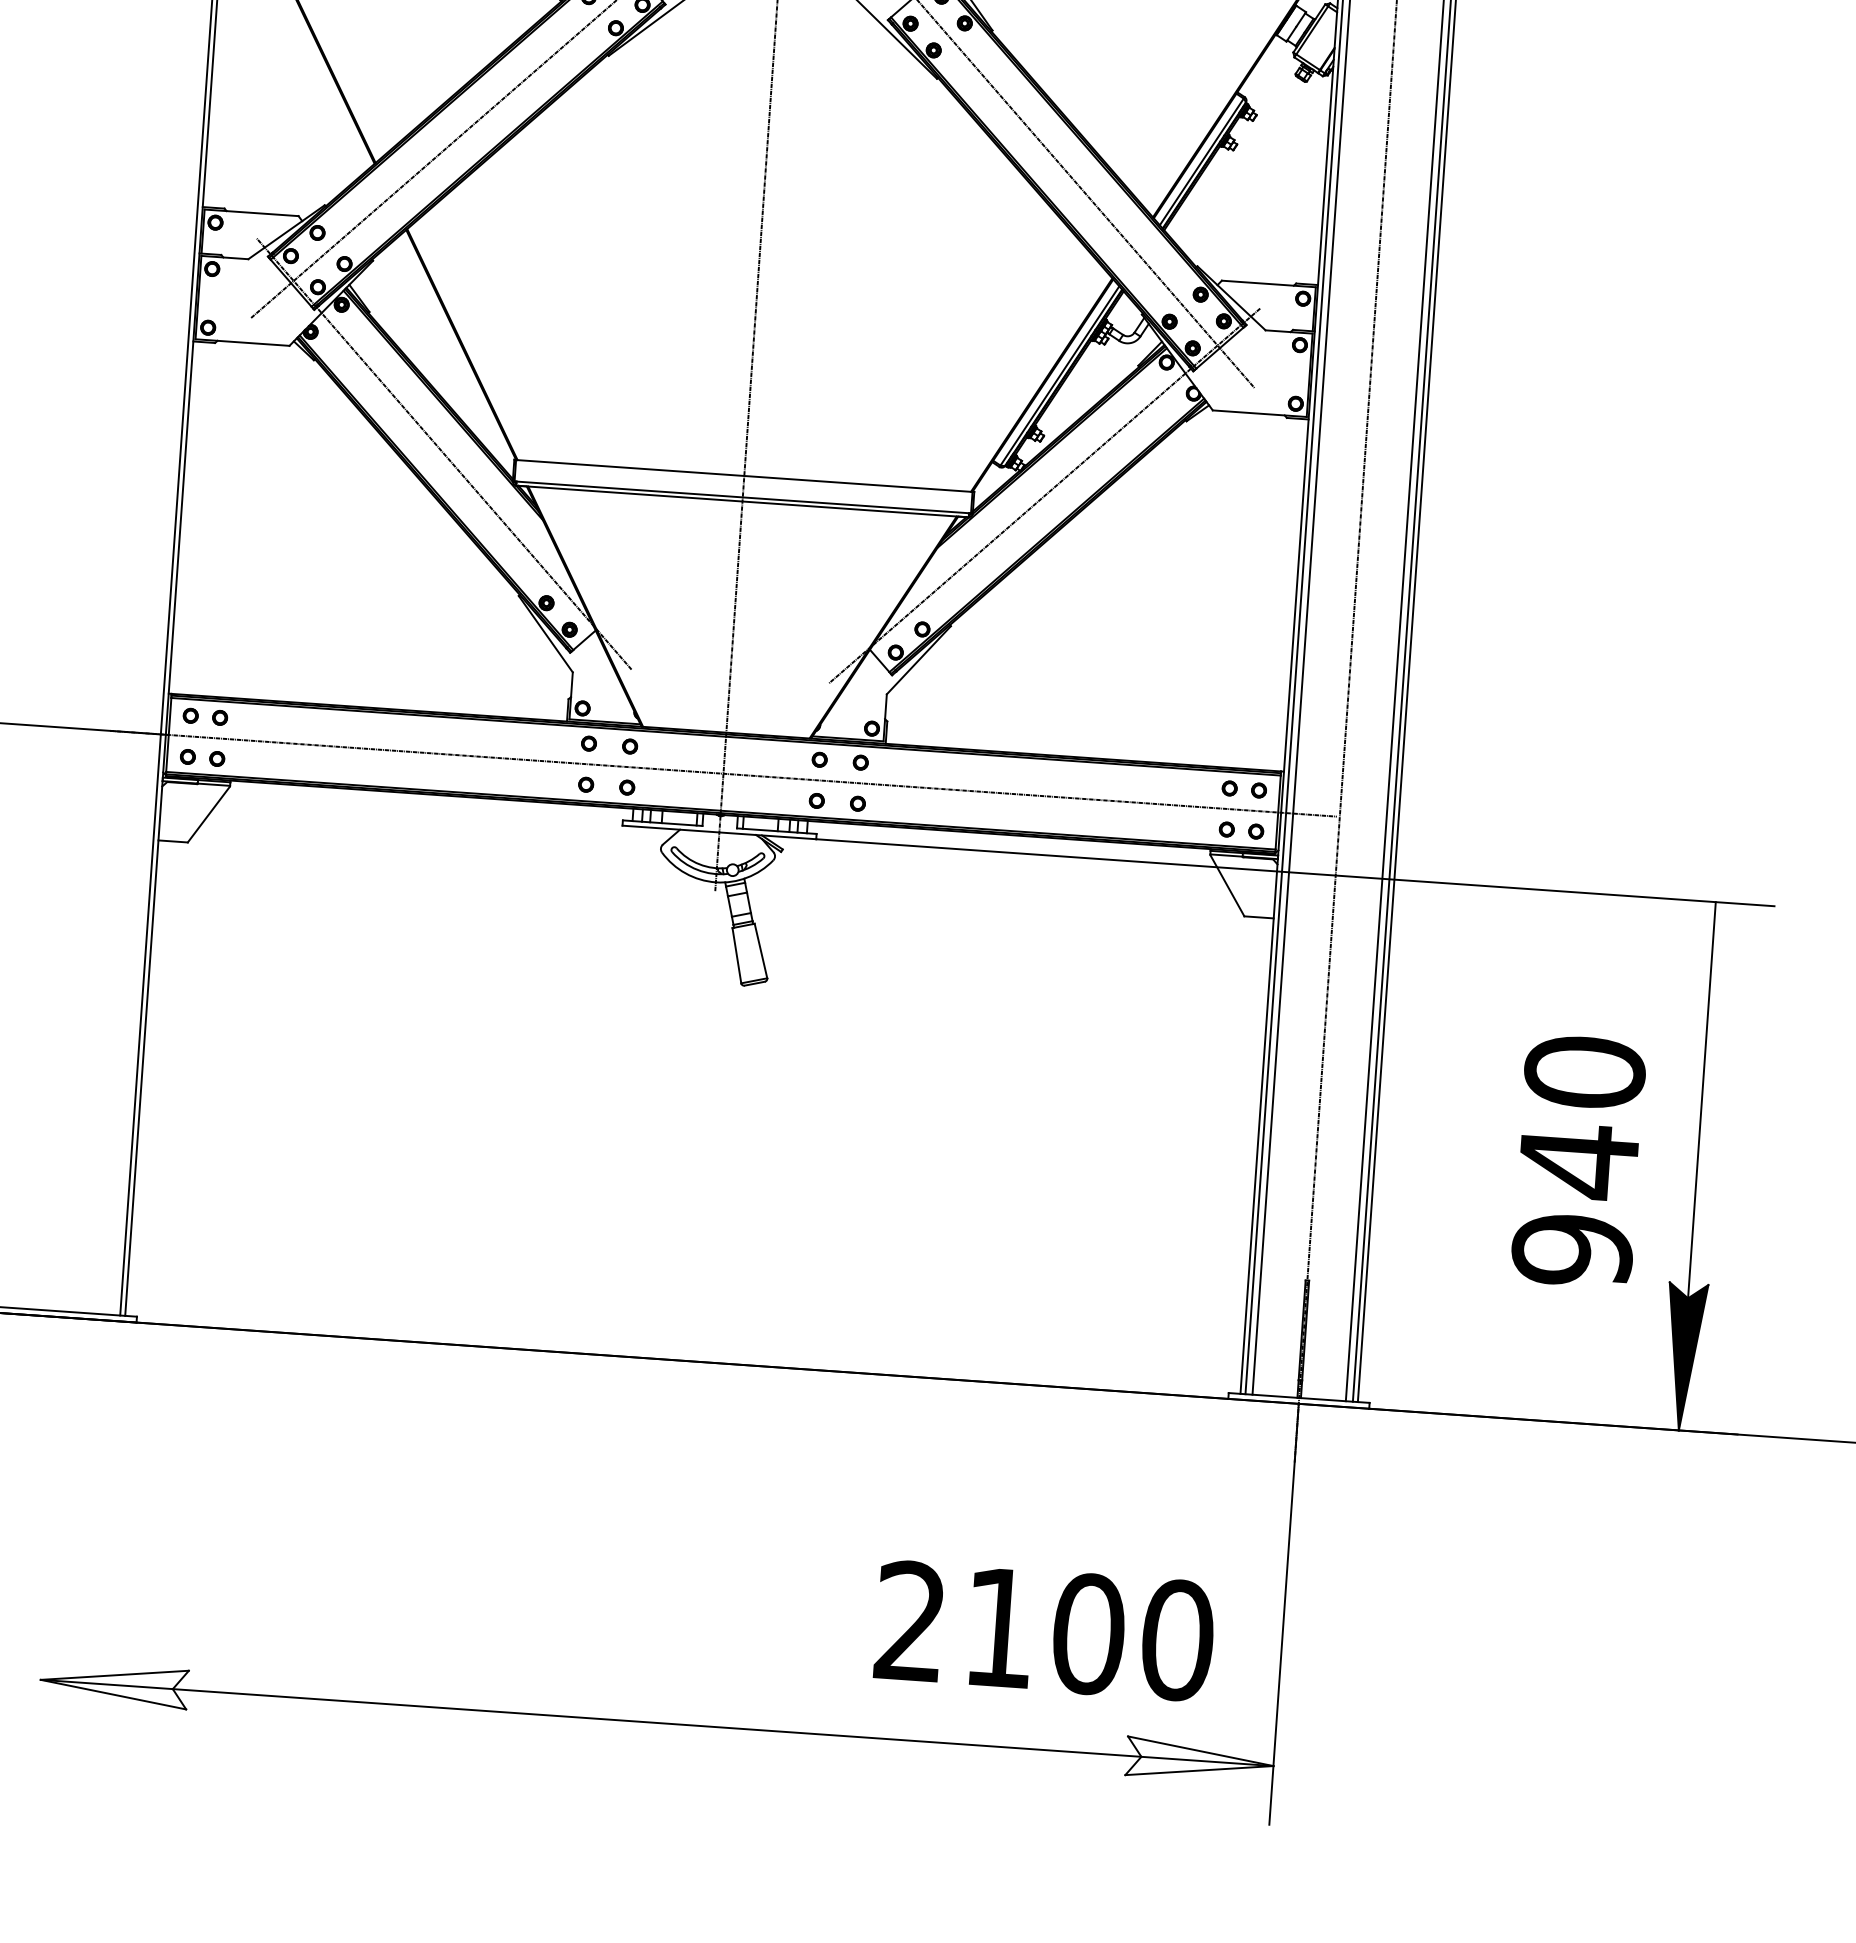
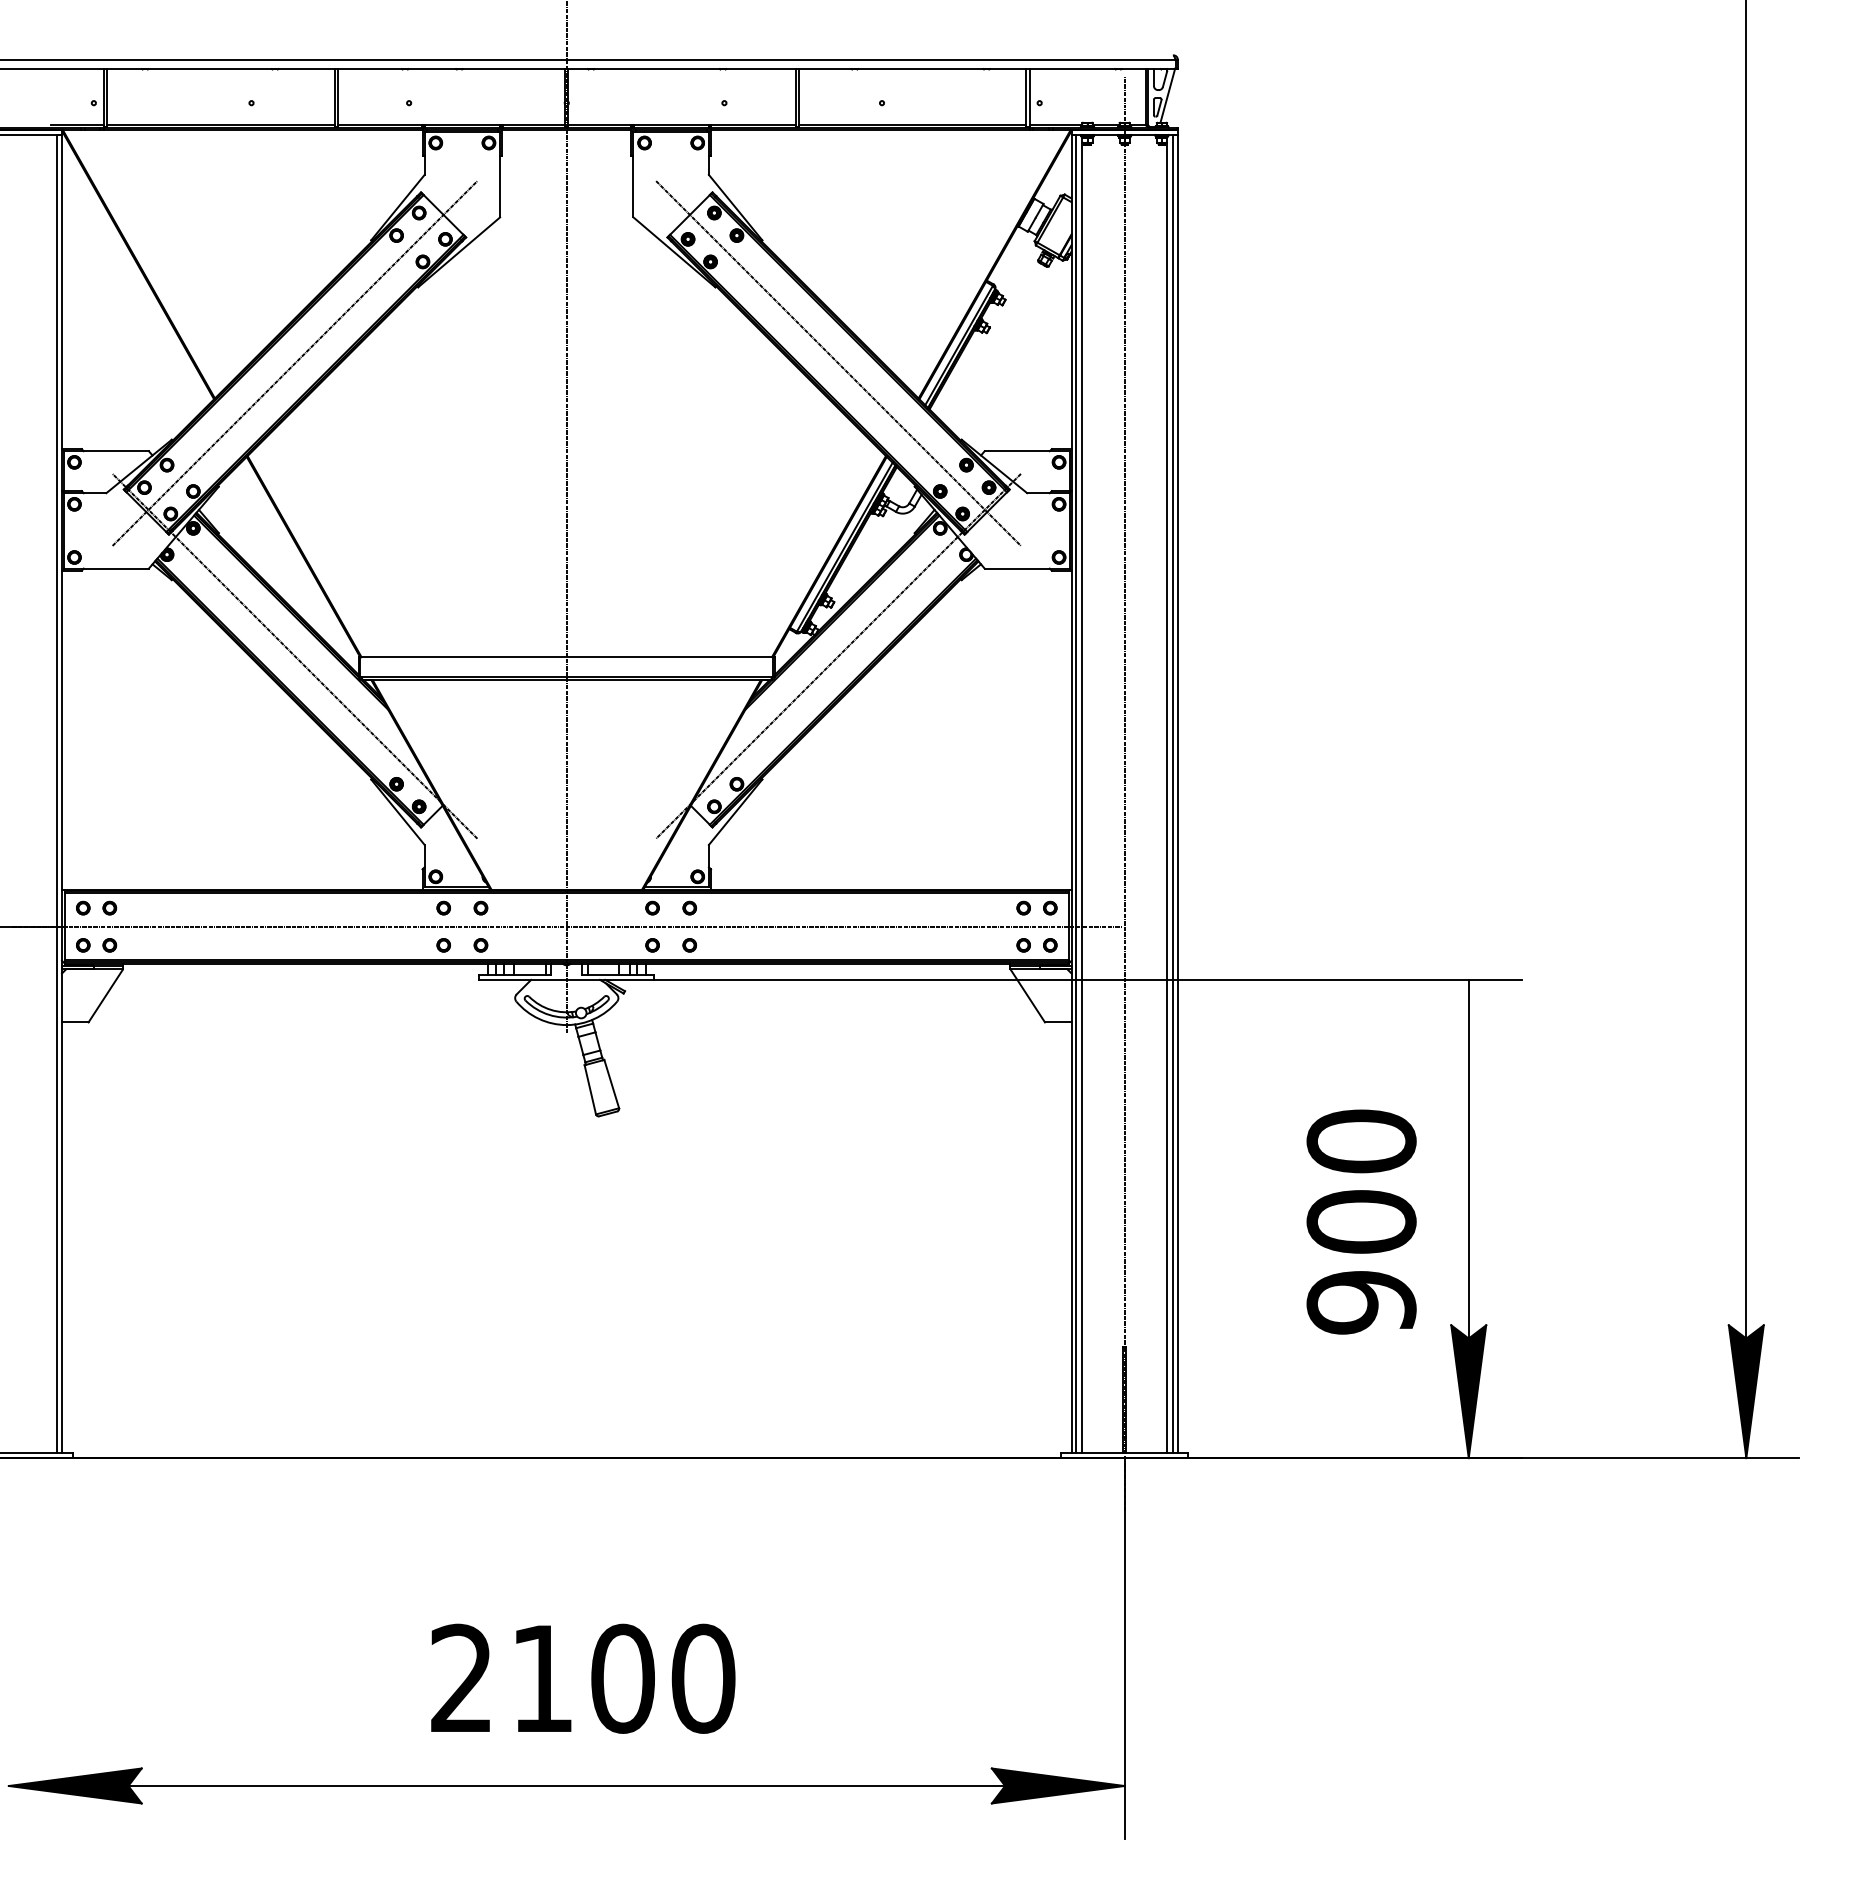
text: (1578, 1160) -> (1361, 1221), 940 -> 900
text: (1045, 1630) -> (583, 1678), moved
fill: (113, 1684) -> (74, 1785), added
fill: (1199, 1760) -> (1057, 1785), added

